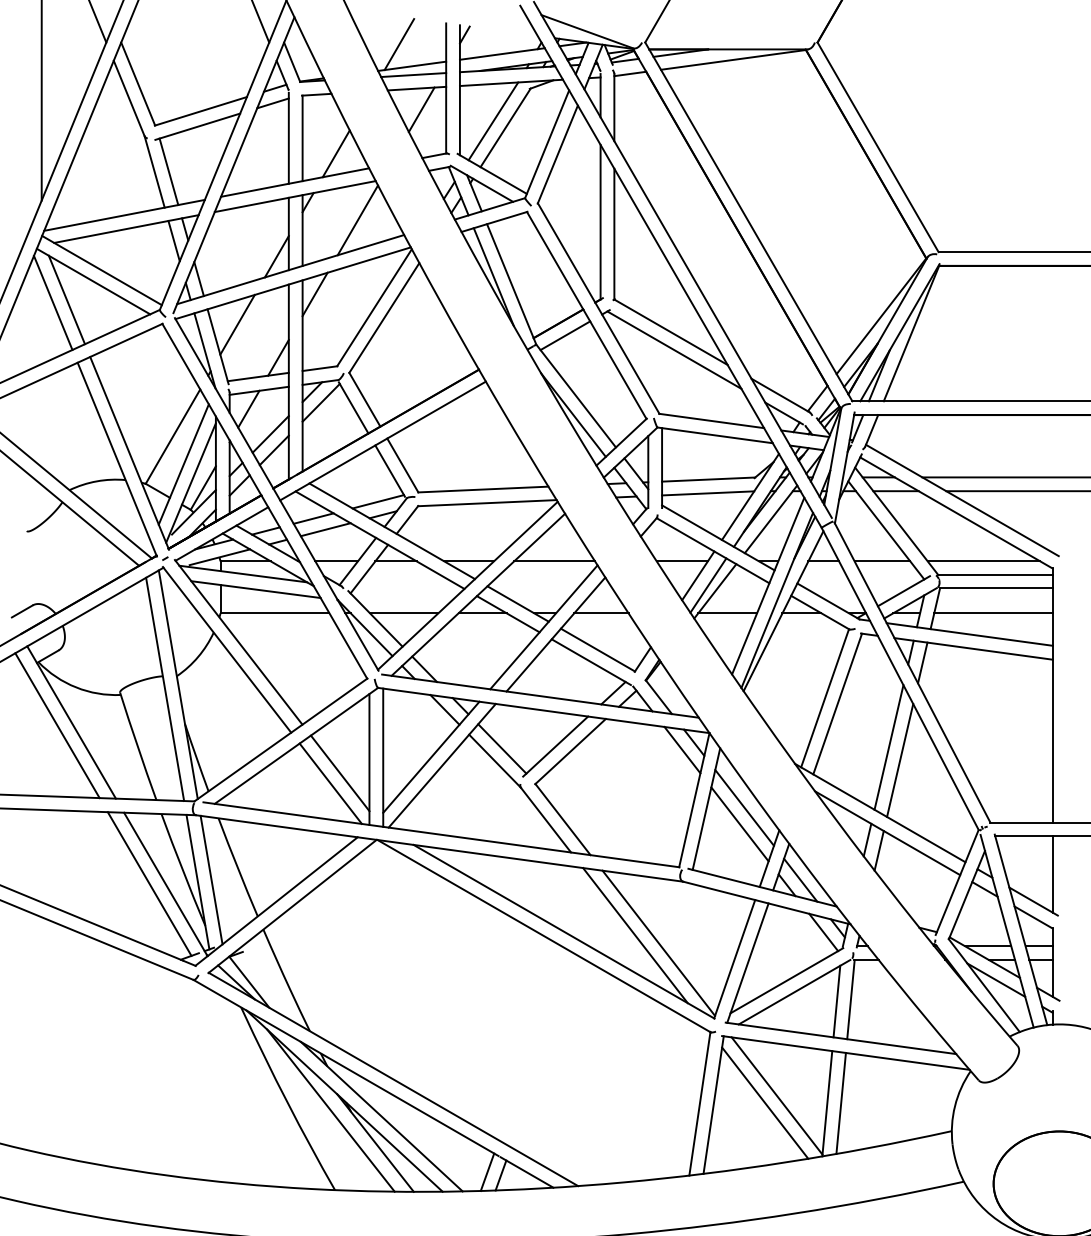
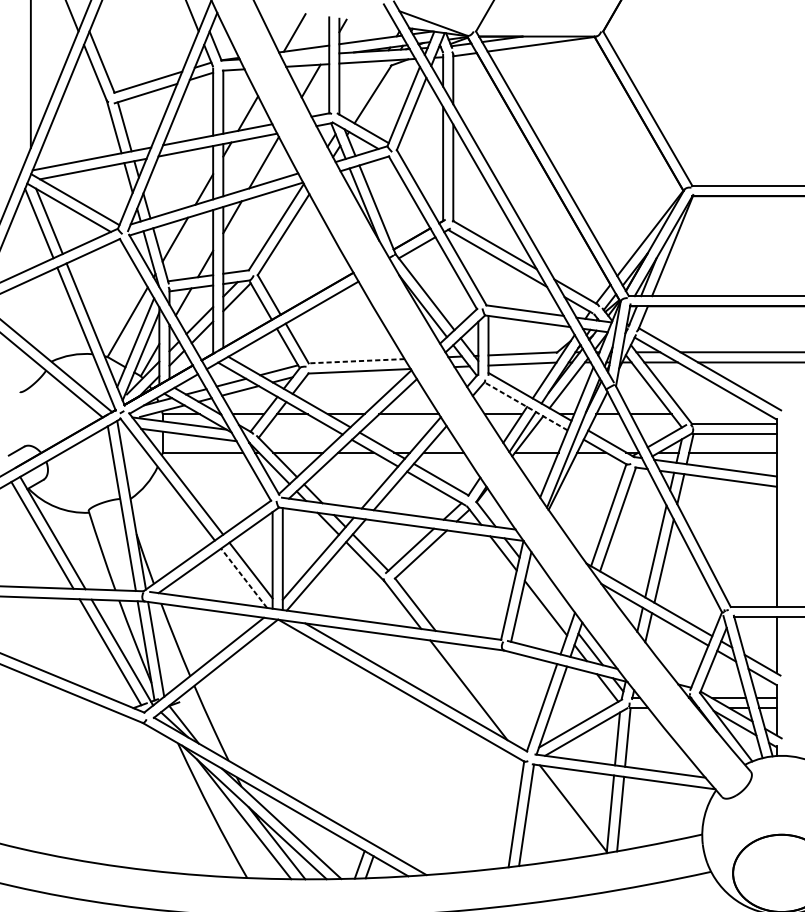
line: (413, 75) -> (305, 55), removed
line: (493, 121) -> (364, 89), removed
line: (482, 489) -> (356, 361), solid -> dashed
line: (712, 550) -> (525, 406), solid -> dashed
line: (983, 561) -> (725, 414), removed
line: (330, 783) -> (243, 578), solid -> dashed
line: (744, 807) -> (549, 595), removed
line: (658, 942) -> (485, 695), removed
line: (765, 1102) -> (564, 813), removed

